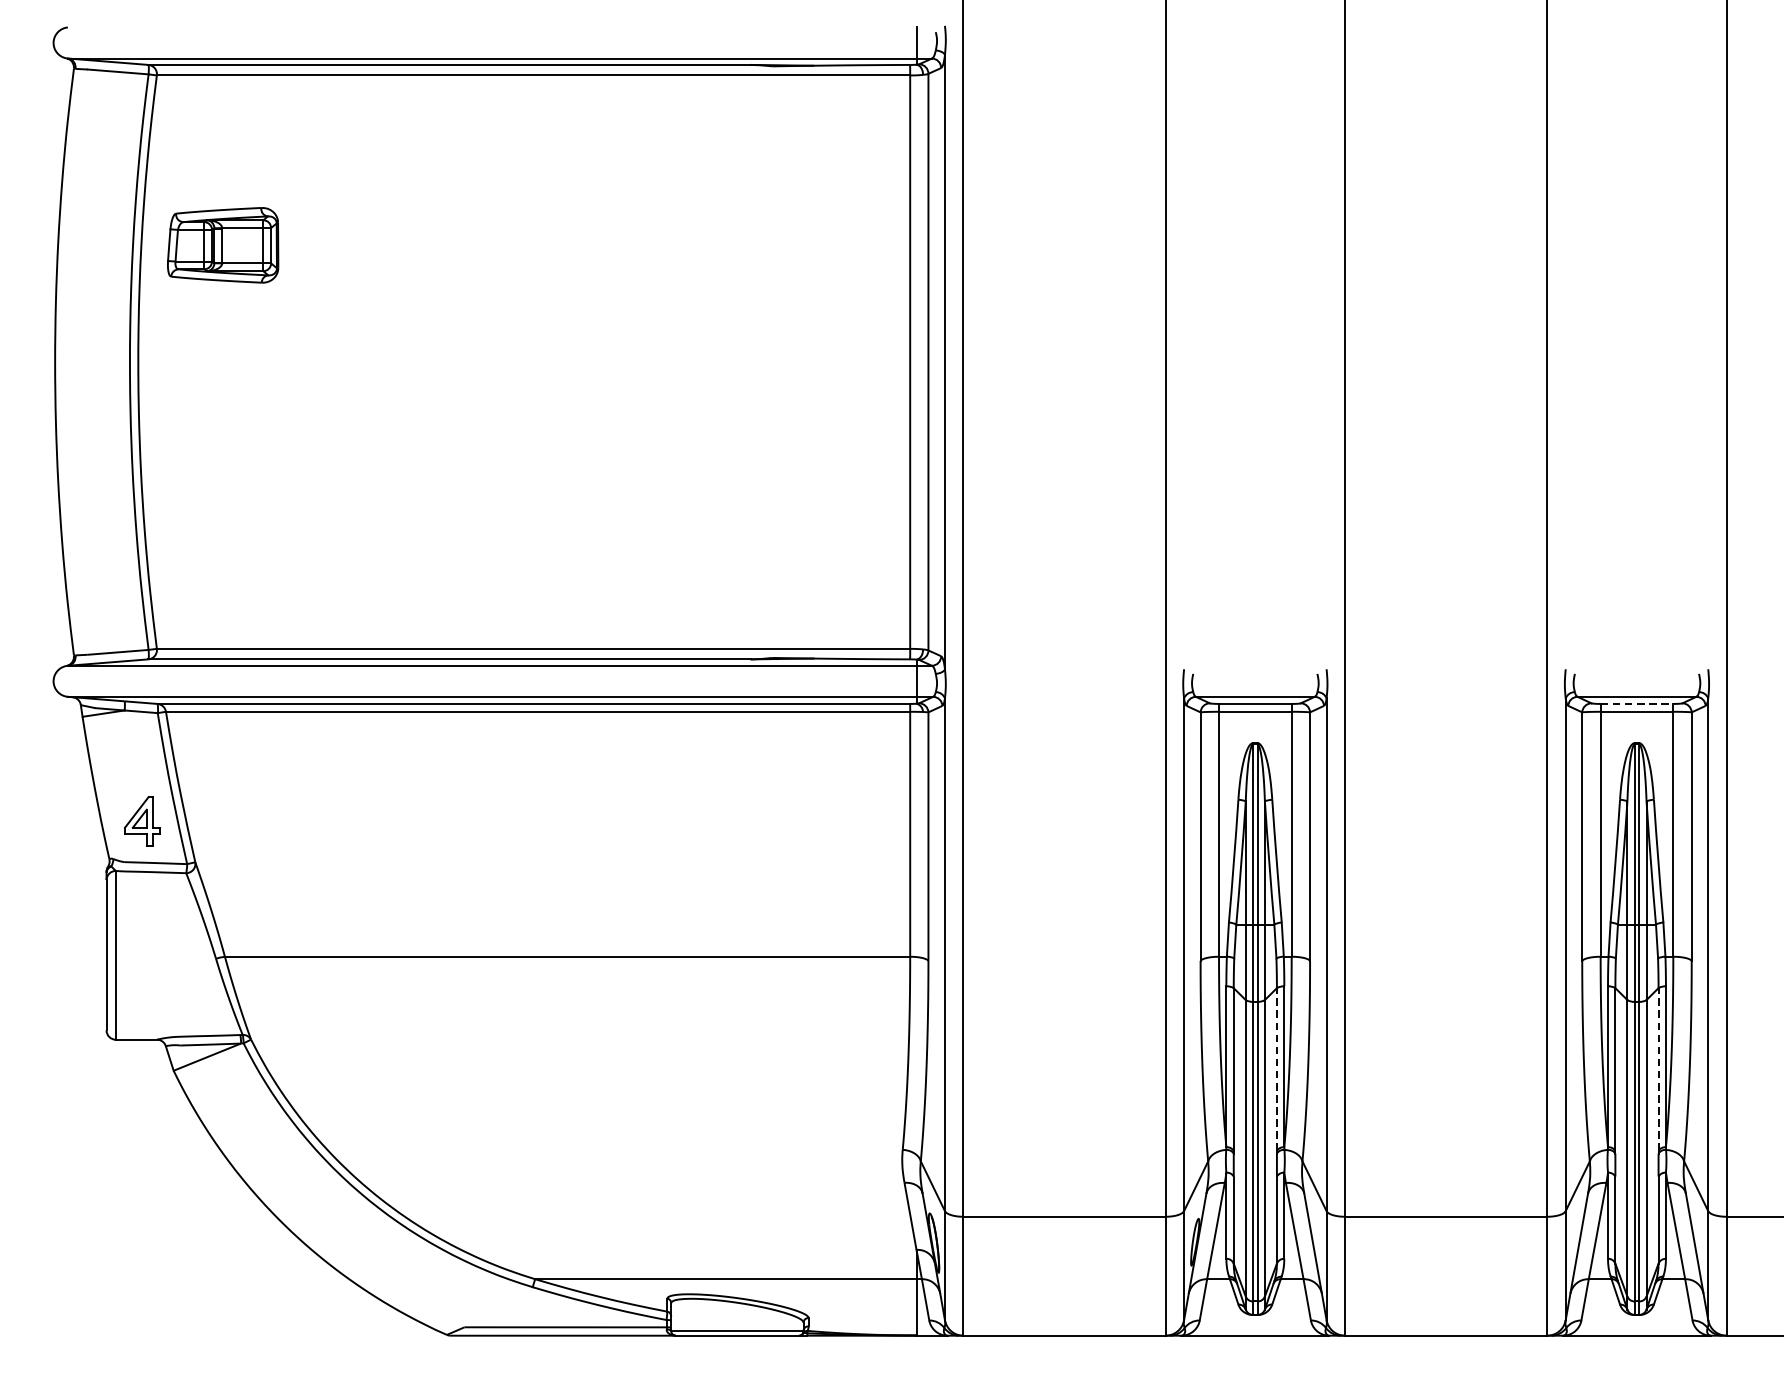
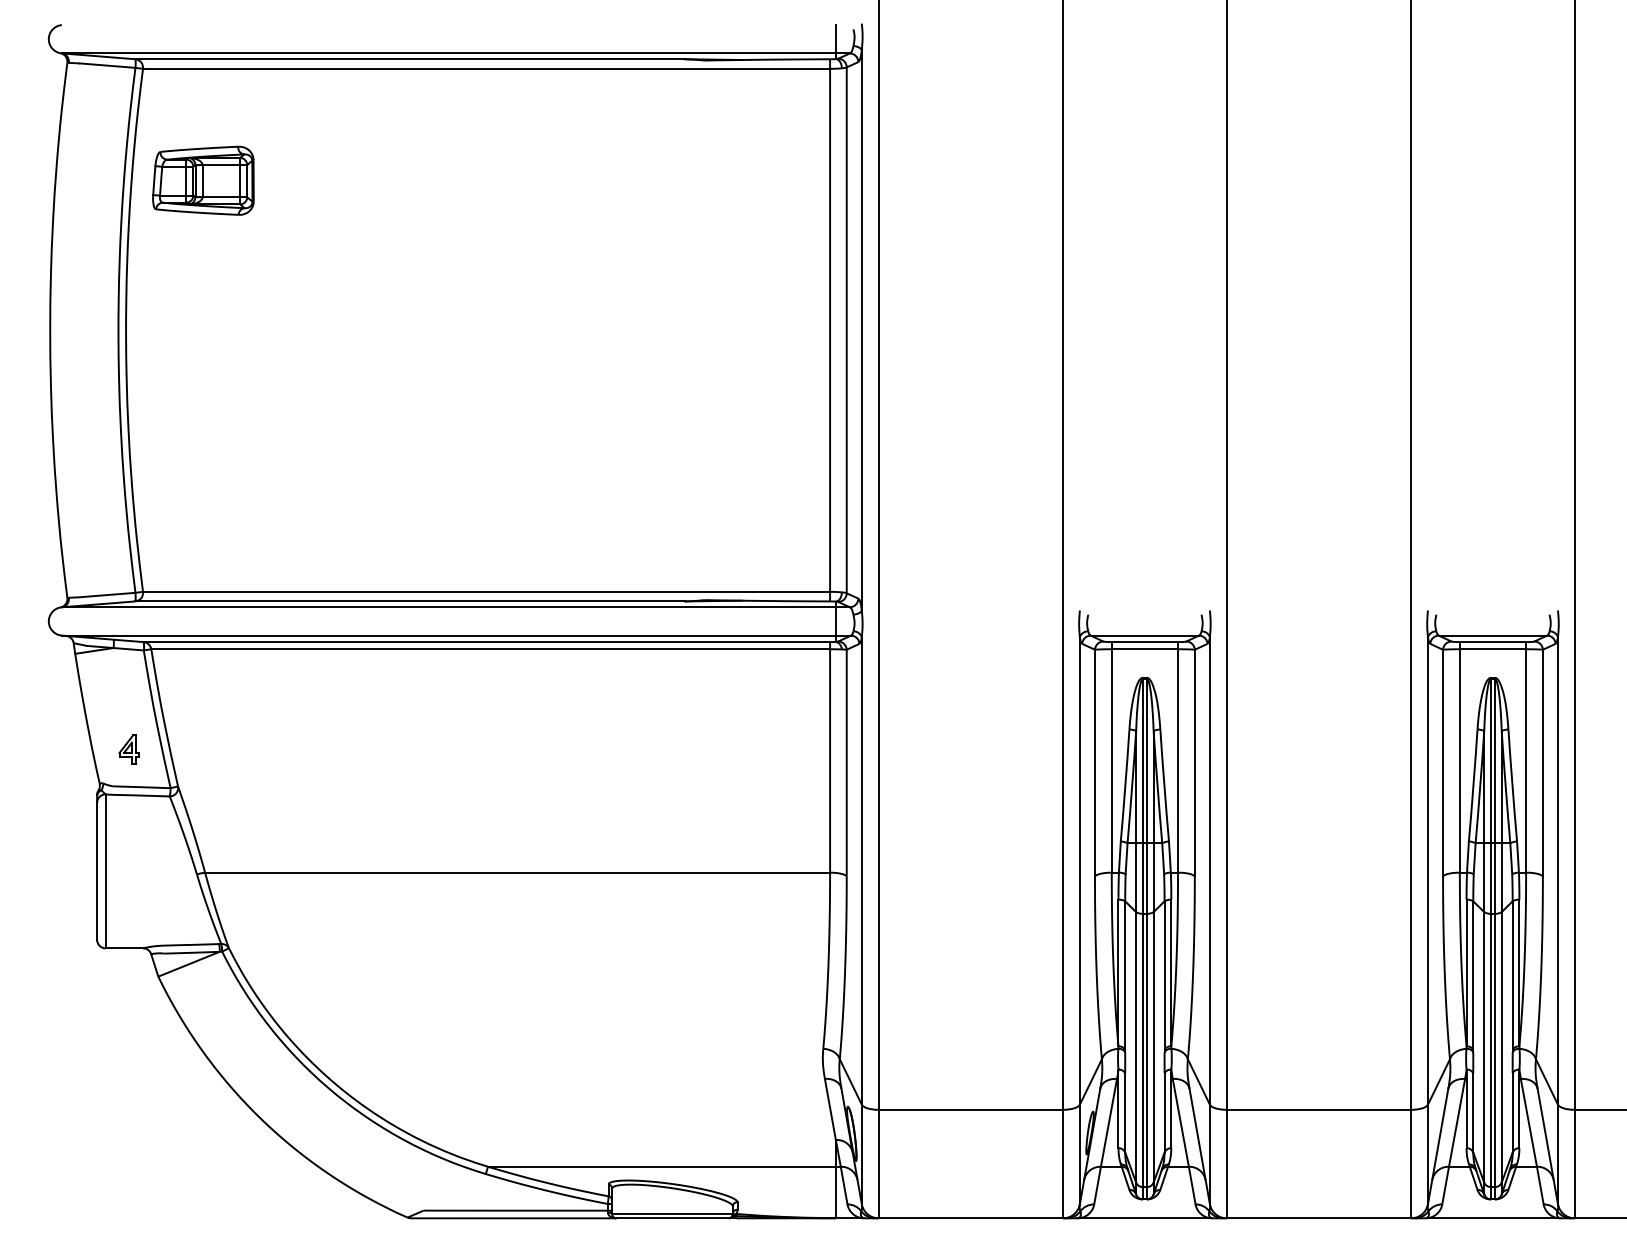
part: (223, 245) -> (203, 180), moved
line: (1637, 704) -> (1493, 642), dashed -> solid
part: (140, 821) -> (128, 749), size x0.62
line: (1276, 1068) -> (1164, 974), dashed -> solid
line: (1658, 1068) -> (1512, 974), dashed -> solid

